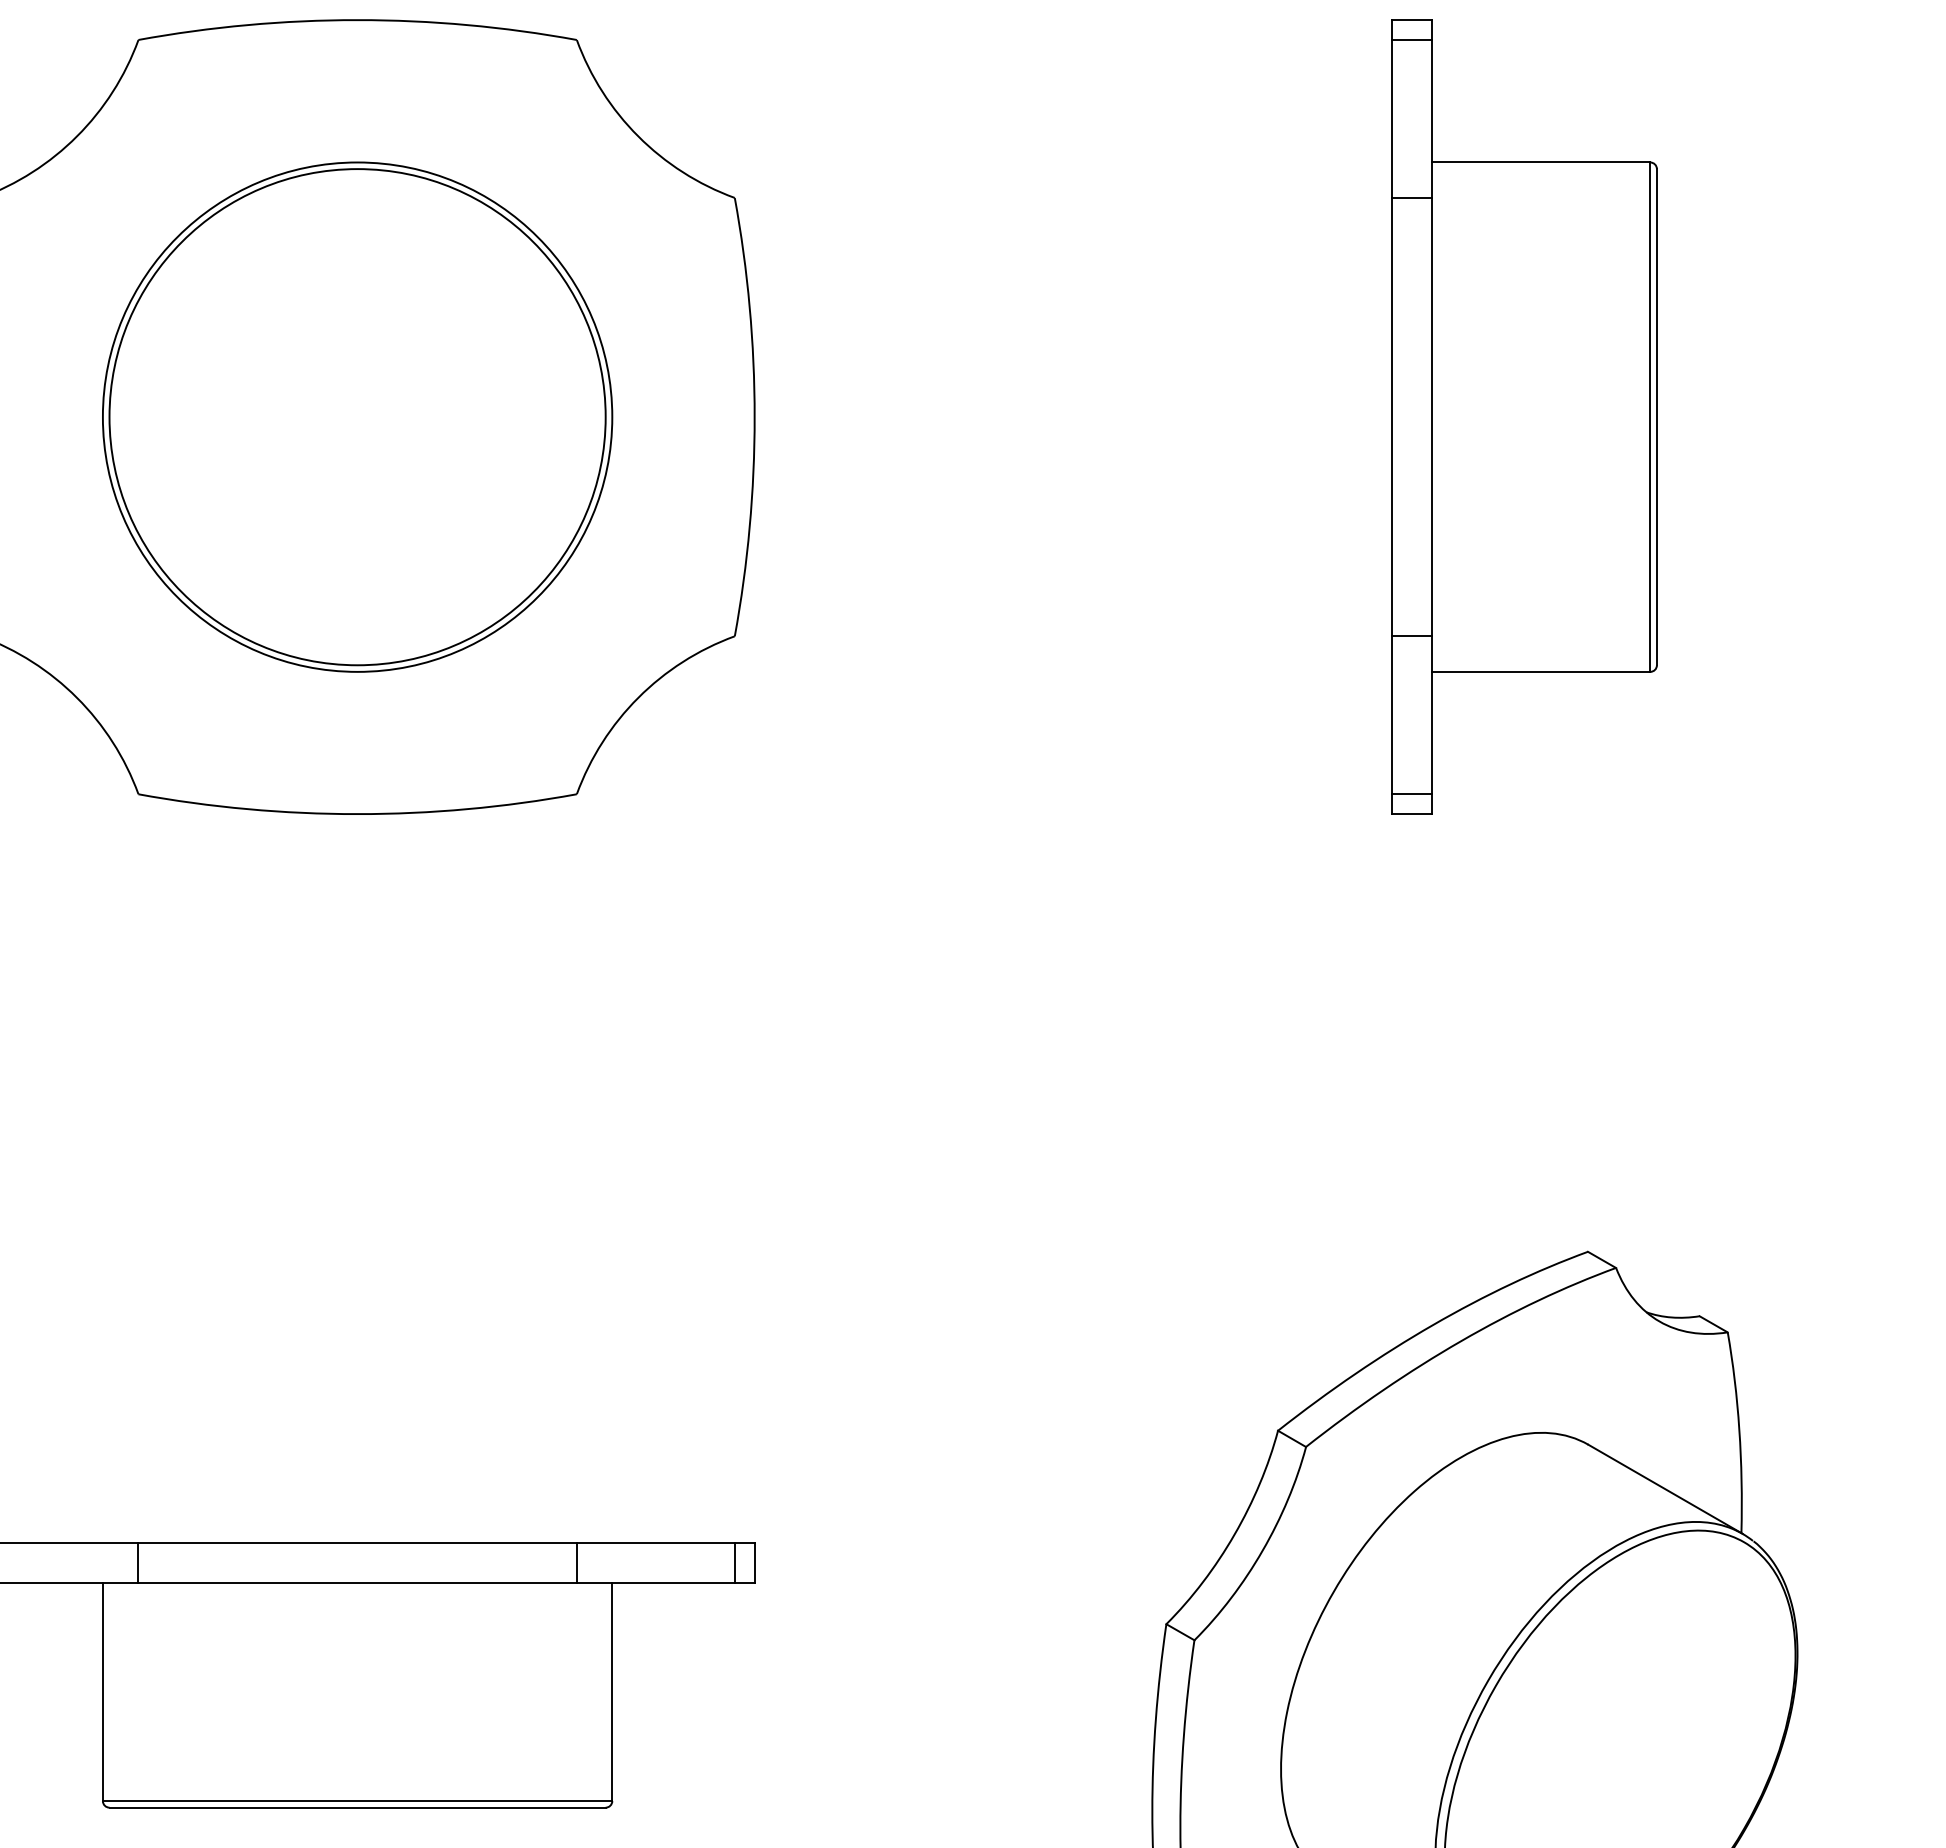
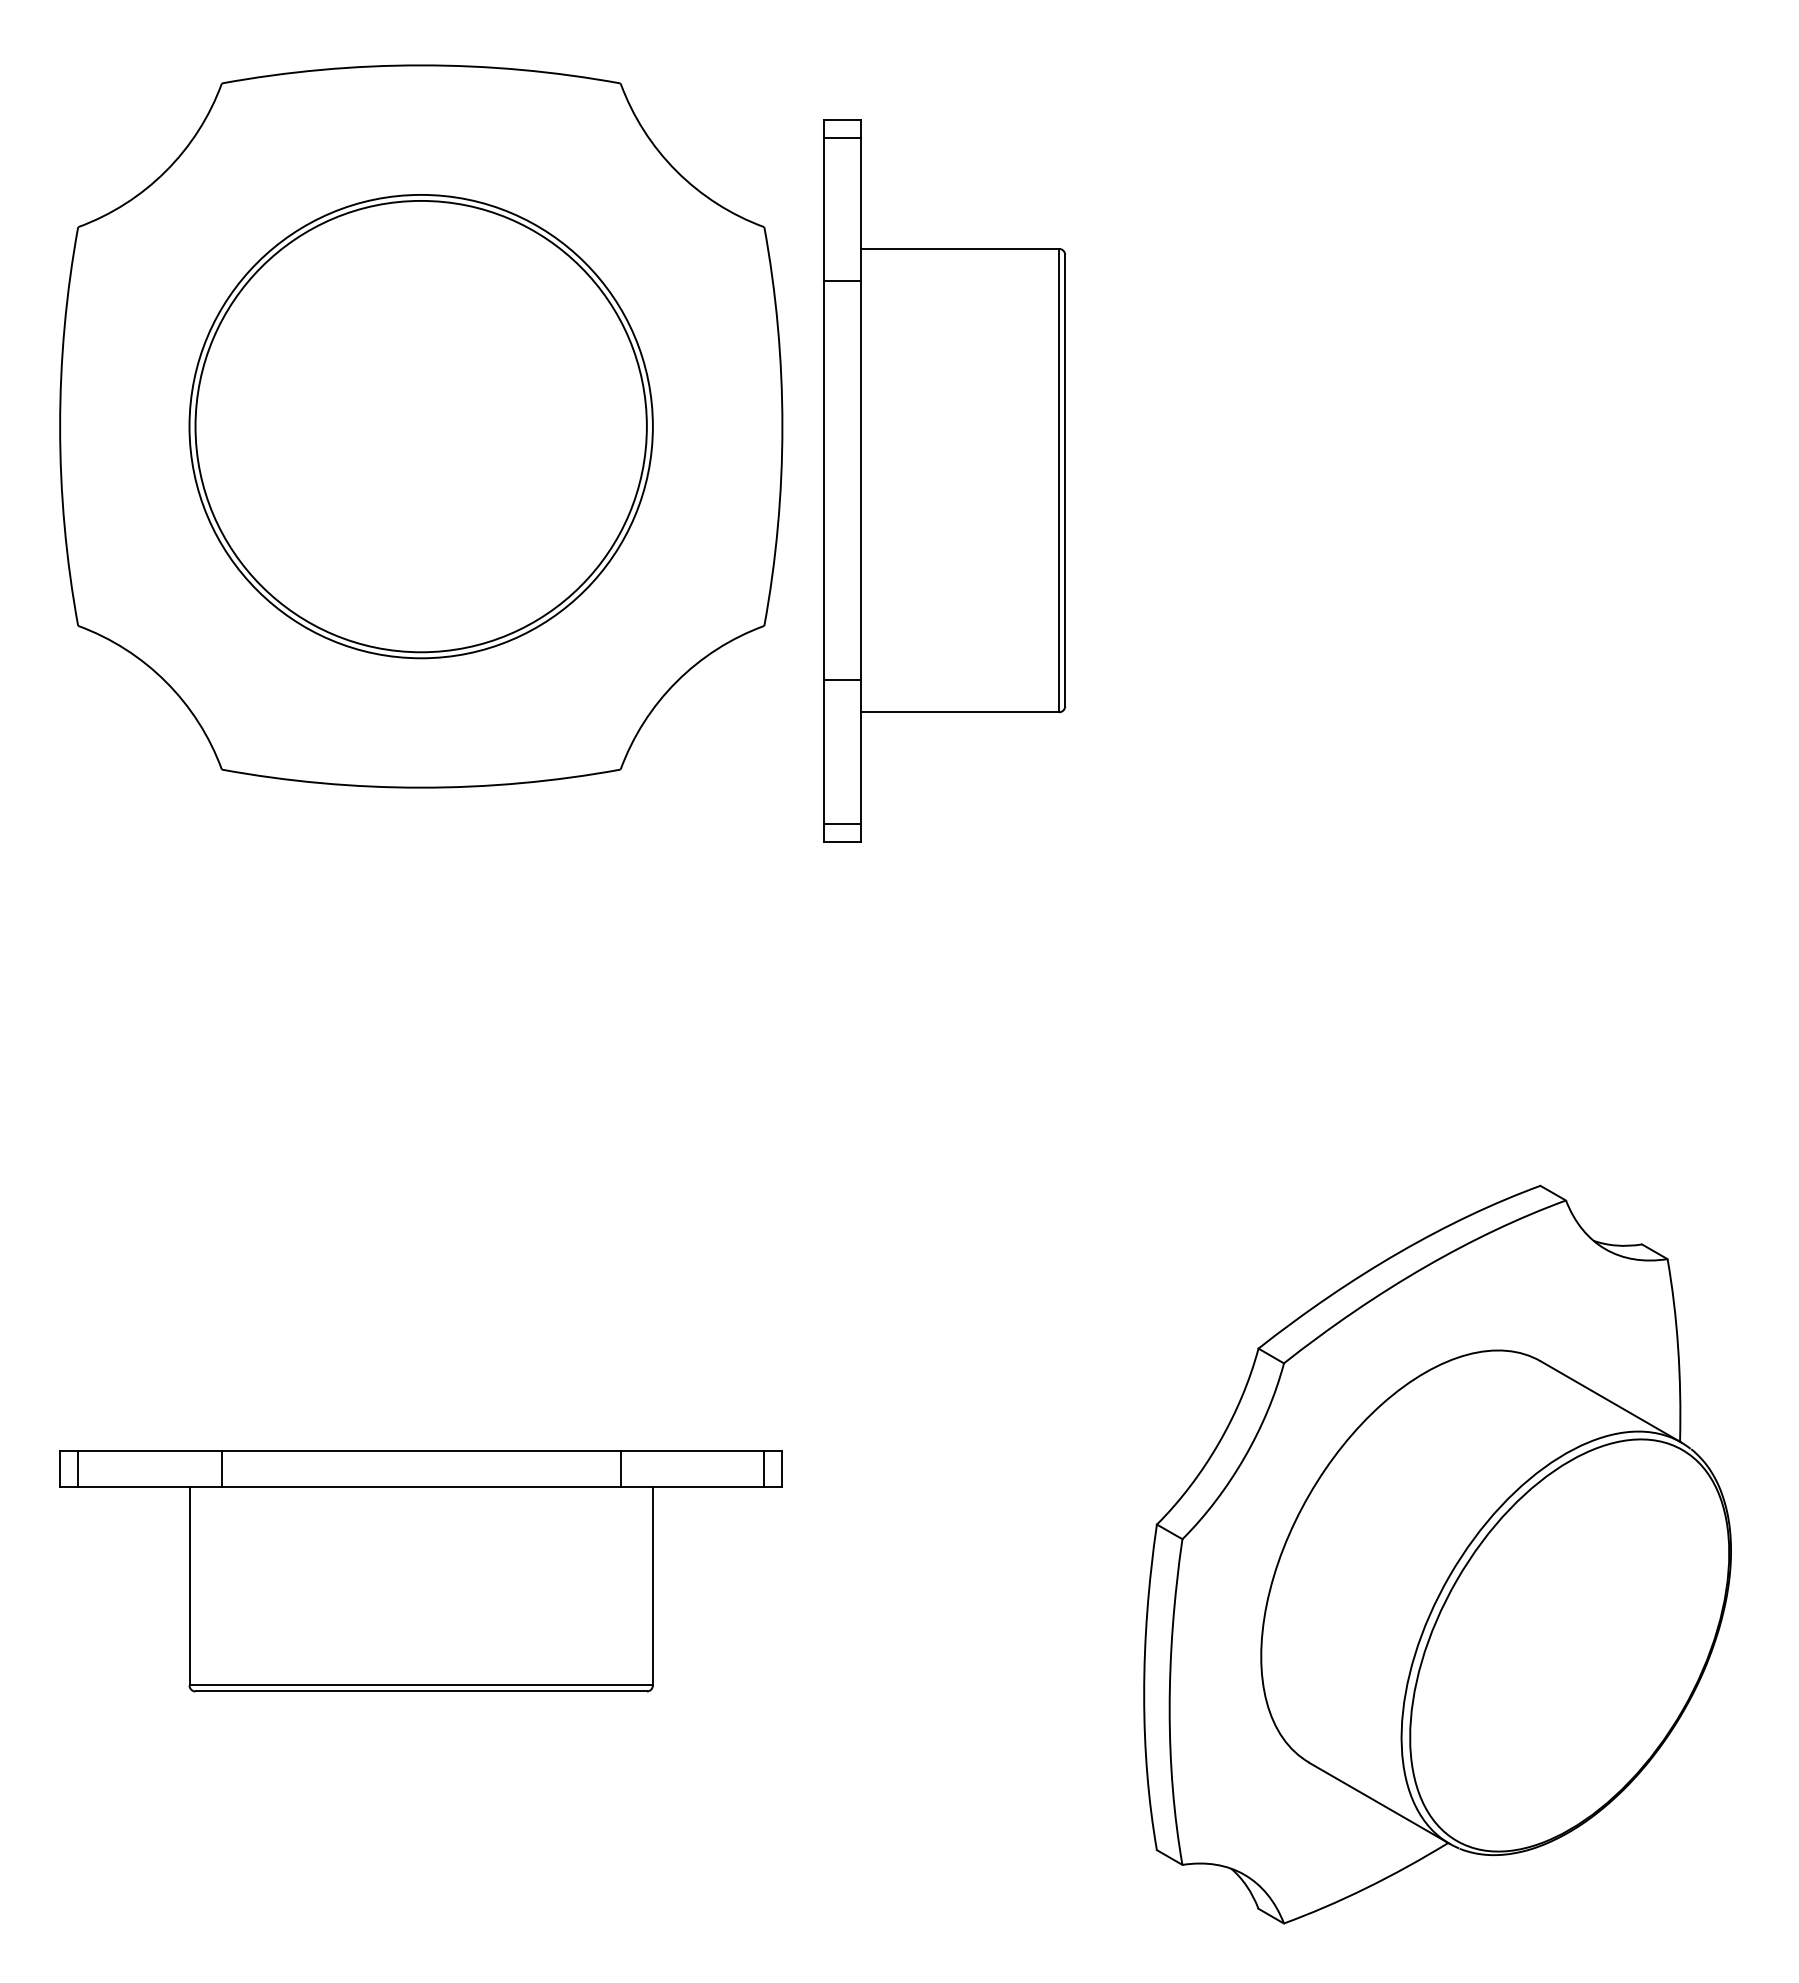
part: (1524, 417) -> (944, 480), moved

